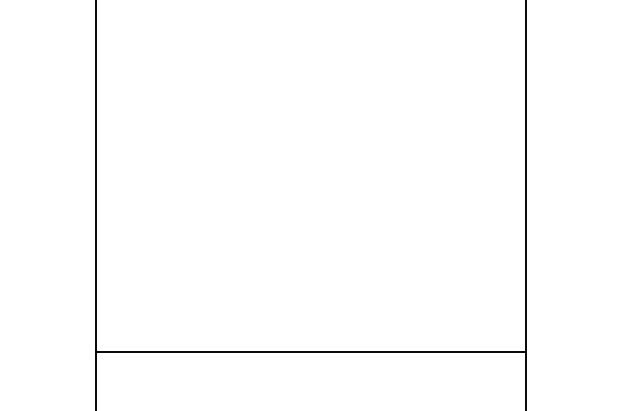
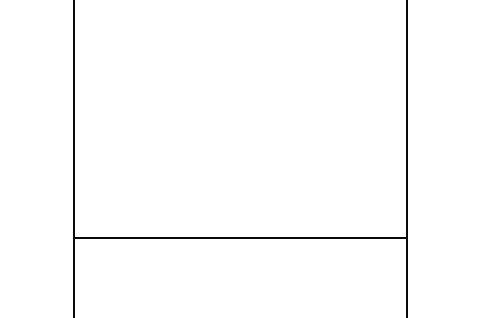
line: (310, 351) -> (240, 237), moved

